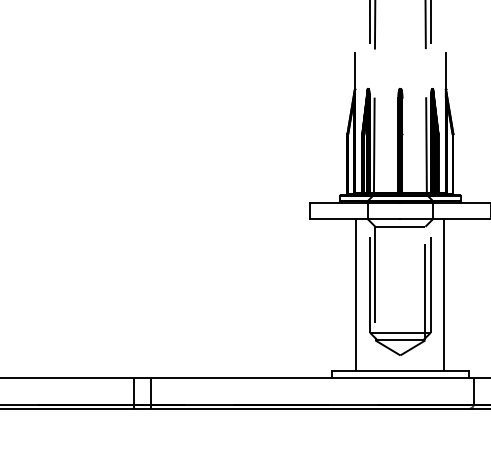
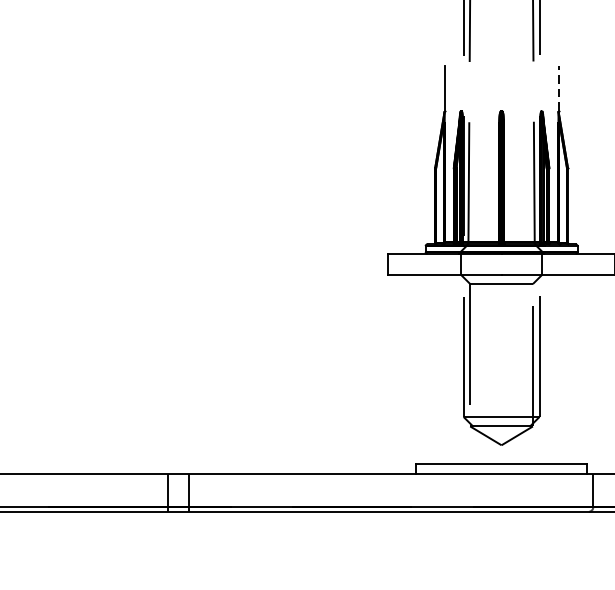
line: (445, 70) -> (558, 88), solid -> dashed
line: (356, 294) -> (446, 368), removed
line: (444, 294) -> (556, 368), removed

